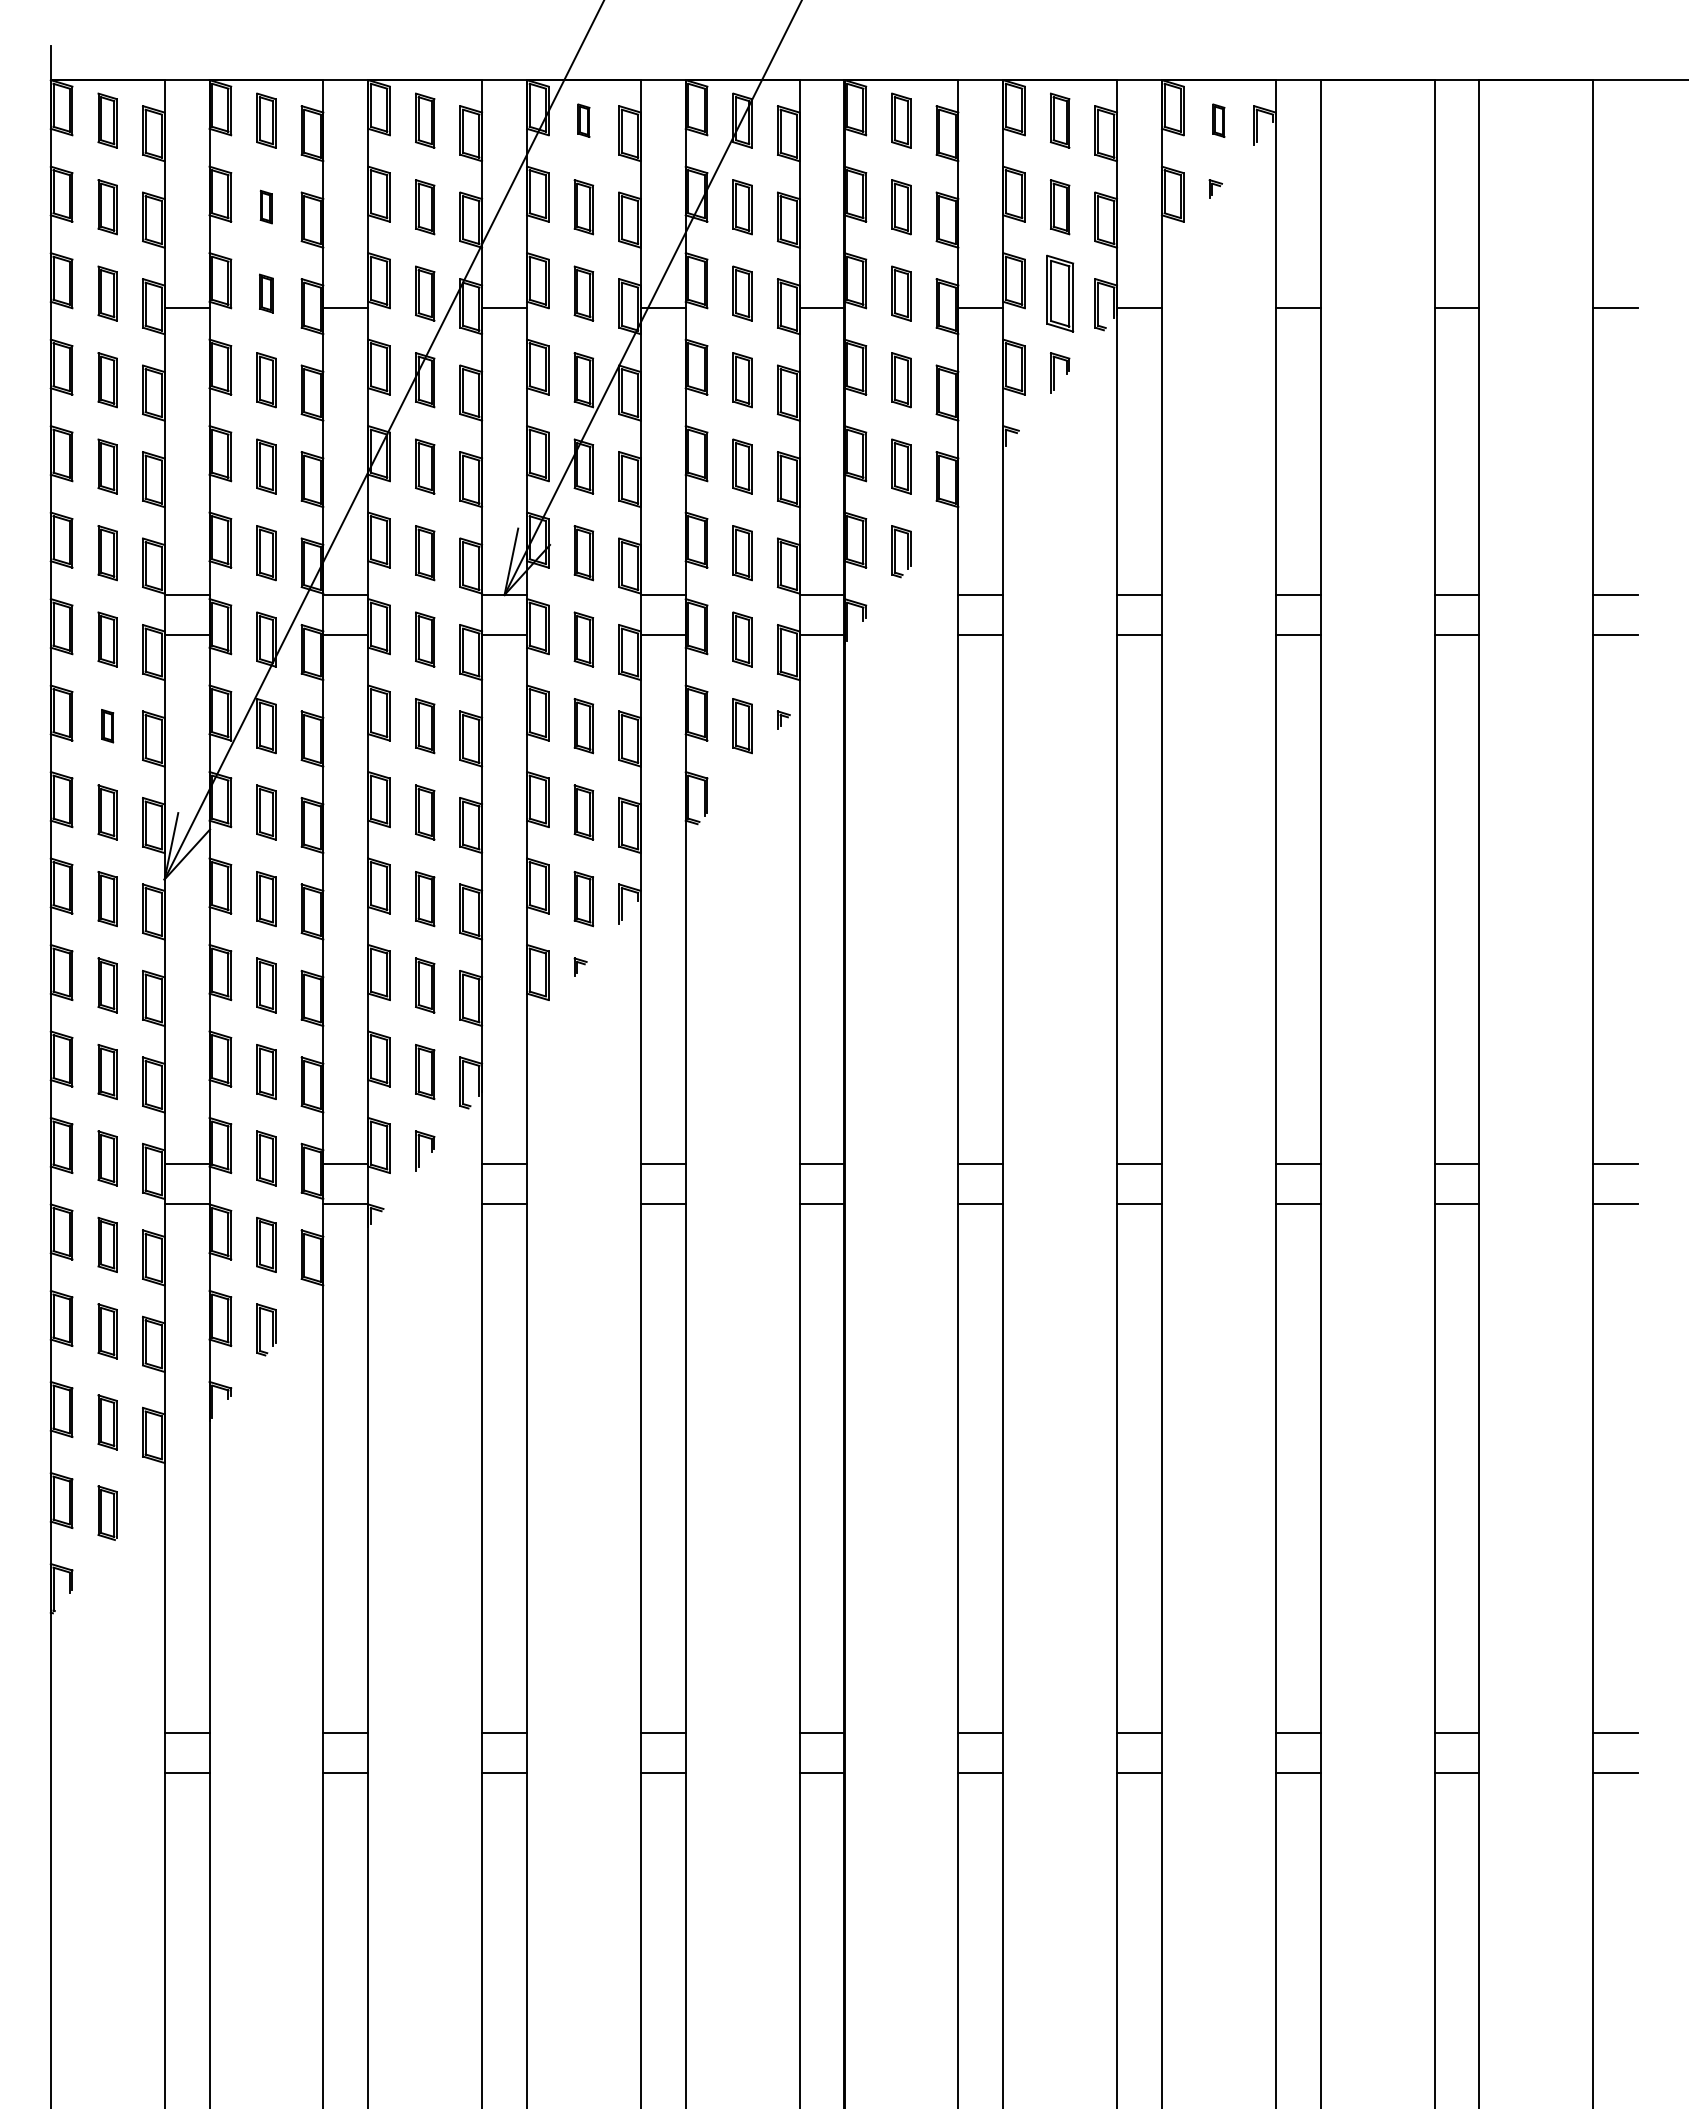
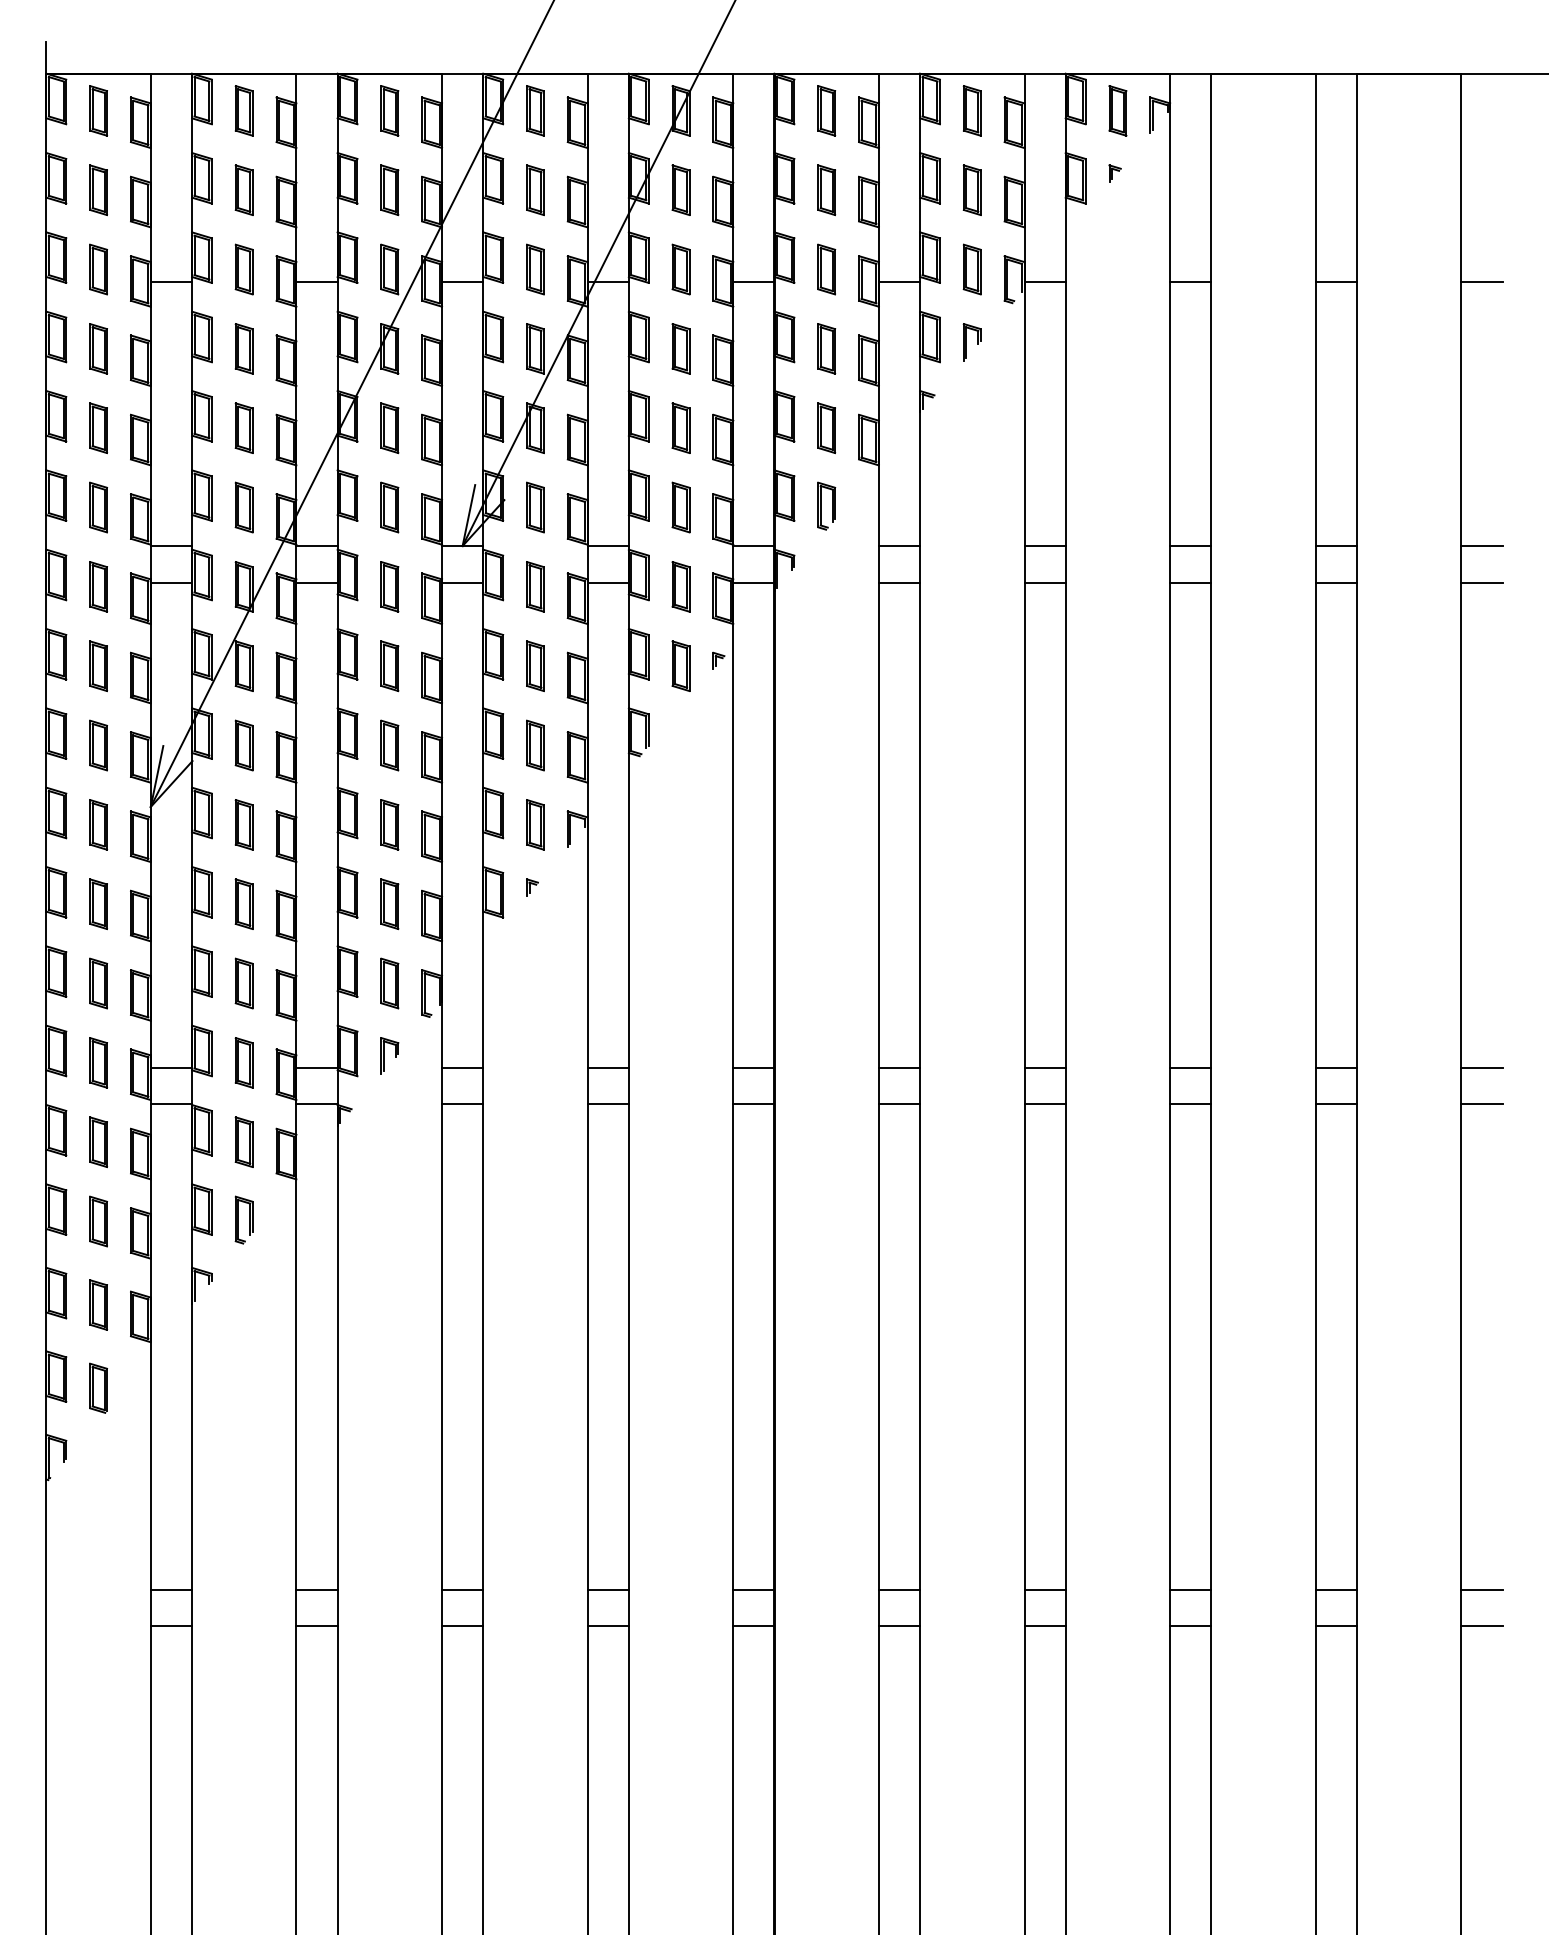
part: (583, 120) -> (535, 110), size x1.67
part: (1218, 120) -> (1117, 110), size x1.67
part: (265, 206) -> (243, 189), size x1.67
part: (265, 293) -> (243, 269), size x1.43
part: (1059, 293) -> (971, 269), size x0.71
part: (107, 726) -> (98, 666), size x1.67

